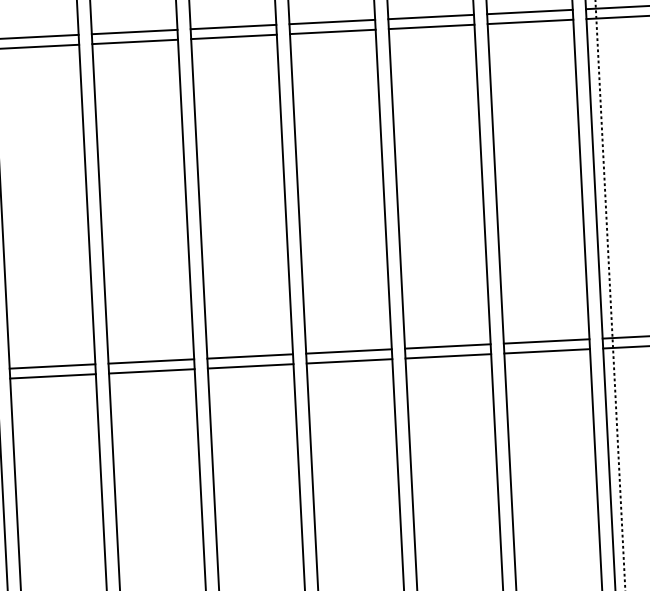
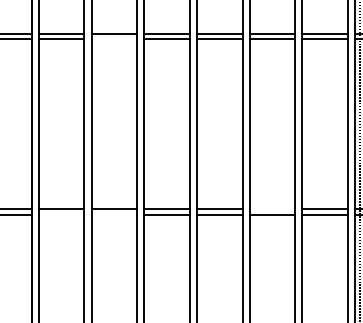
line: (135, 41) -> (114, 38), removed
line: (447, 346) -> (272, 209), removed
line: (152, 371) -> (114, 214), removed
line: (52, 376) -> (61, 214), removed

